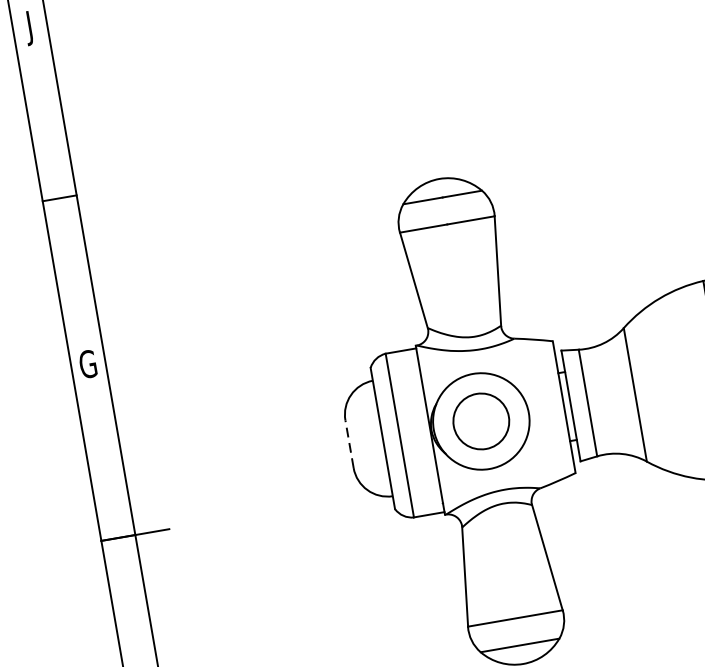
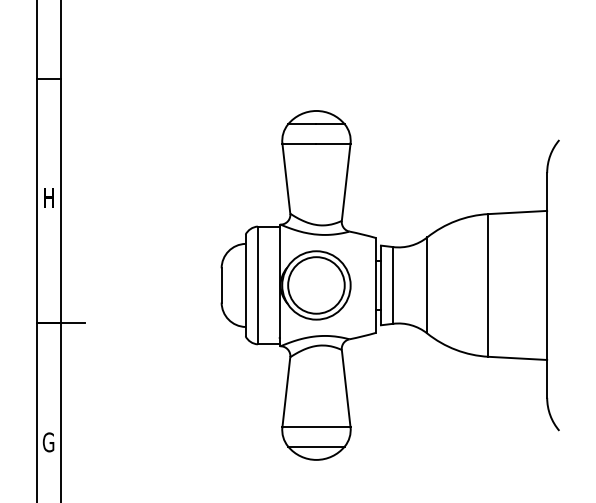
text: (87, 364) -> (48, 198), G -> H
circle: (481, 421) -> (316, 285), size x1.43
line: (349, 442) -> (221, 284), dashed -> solid

